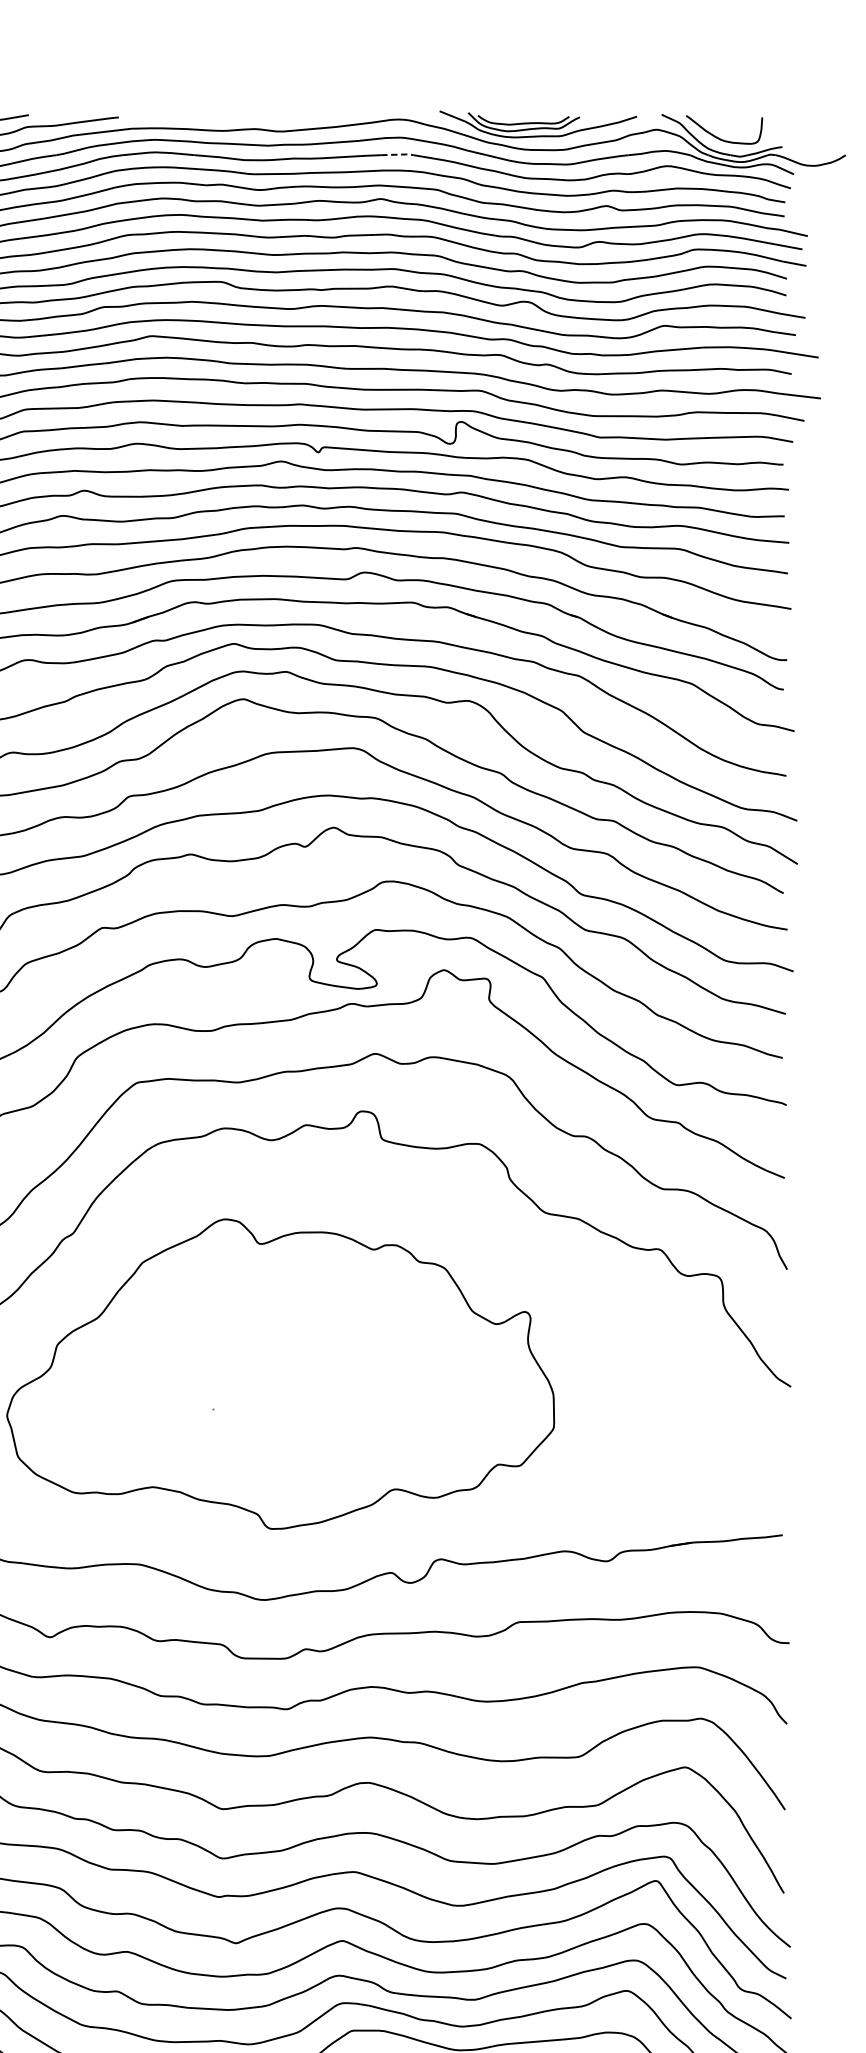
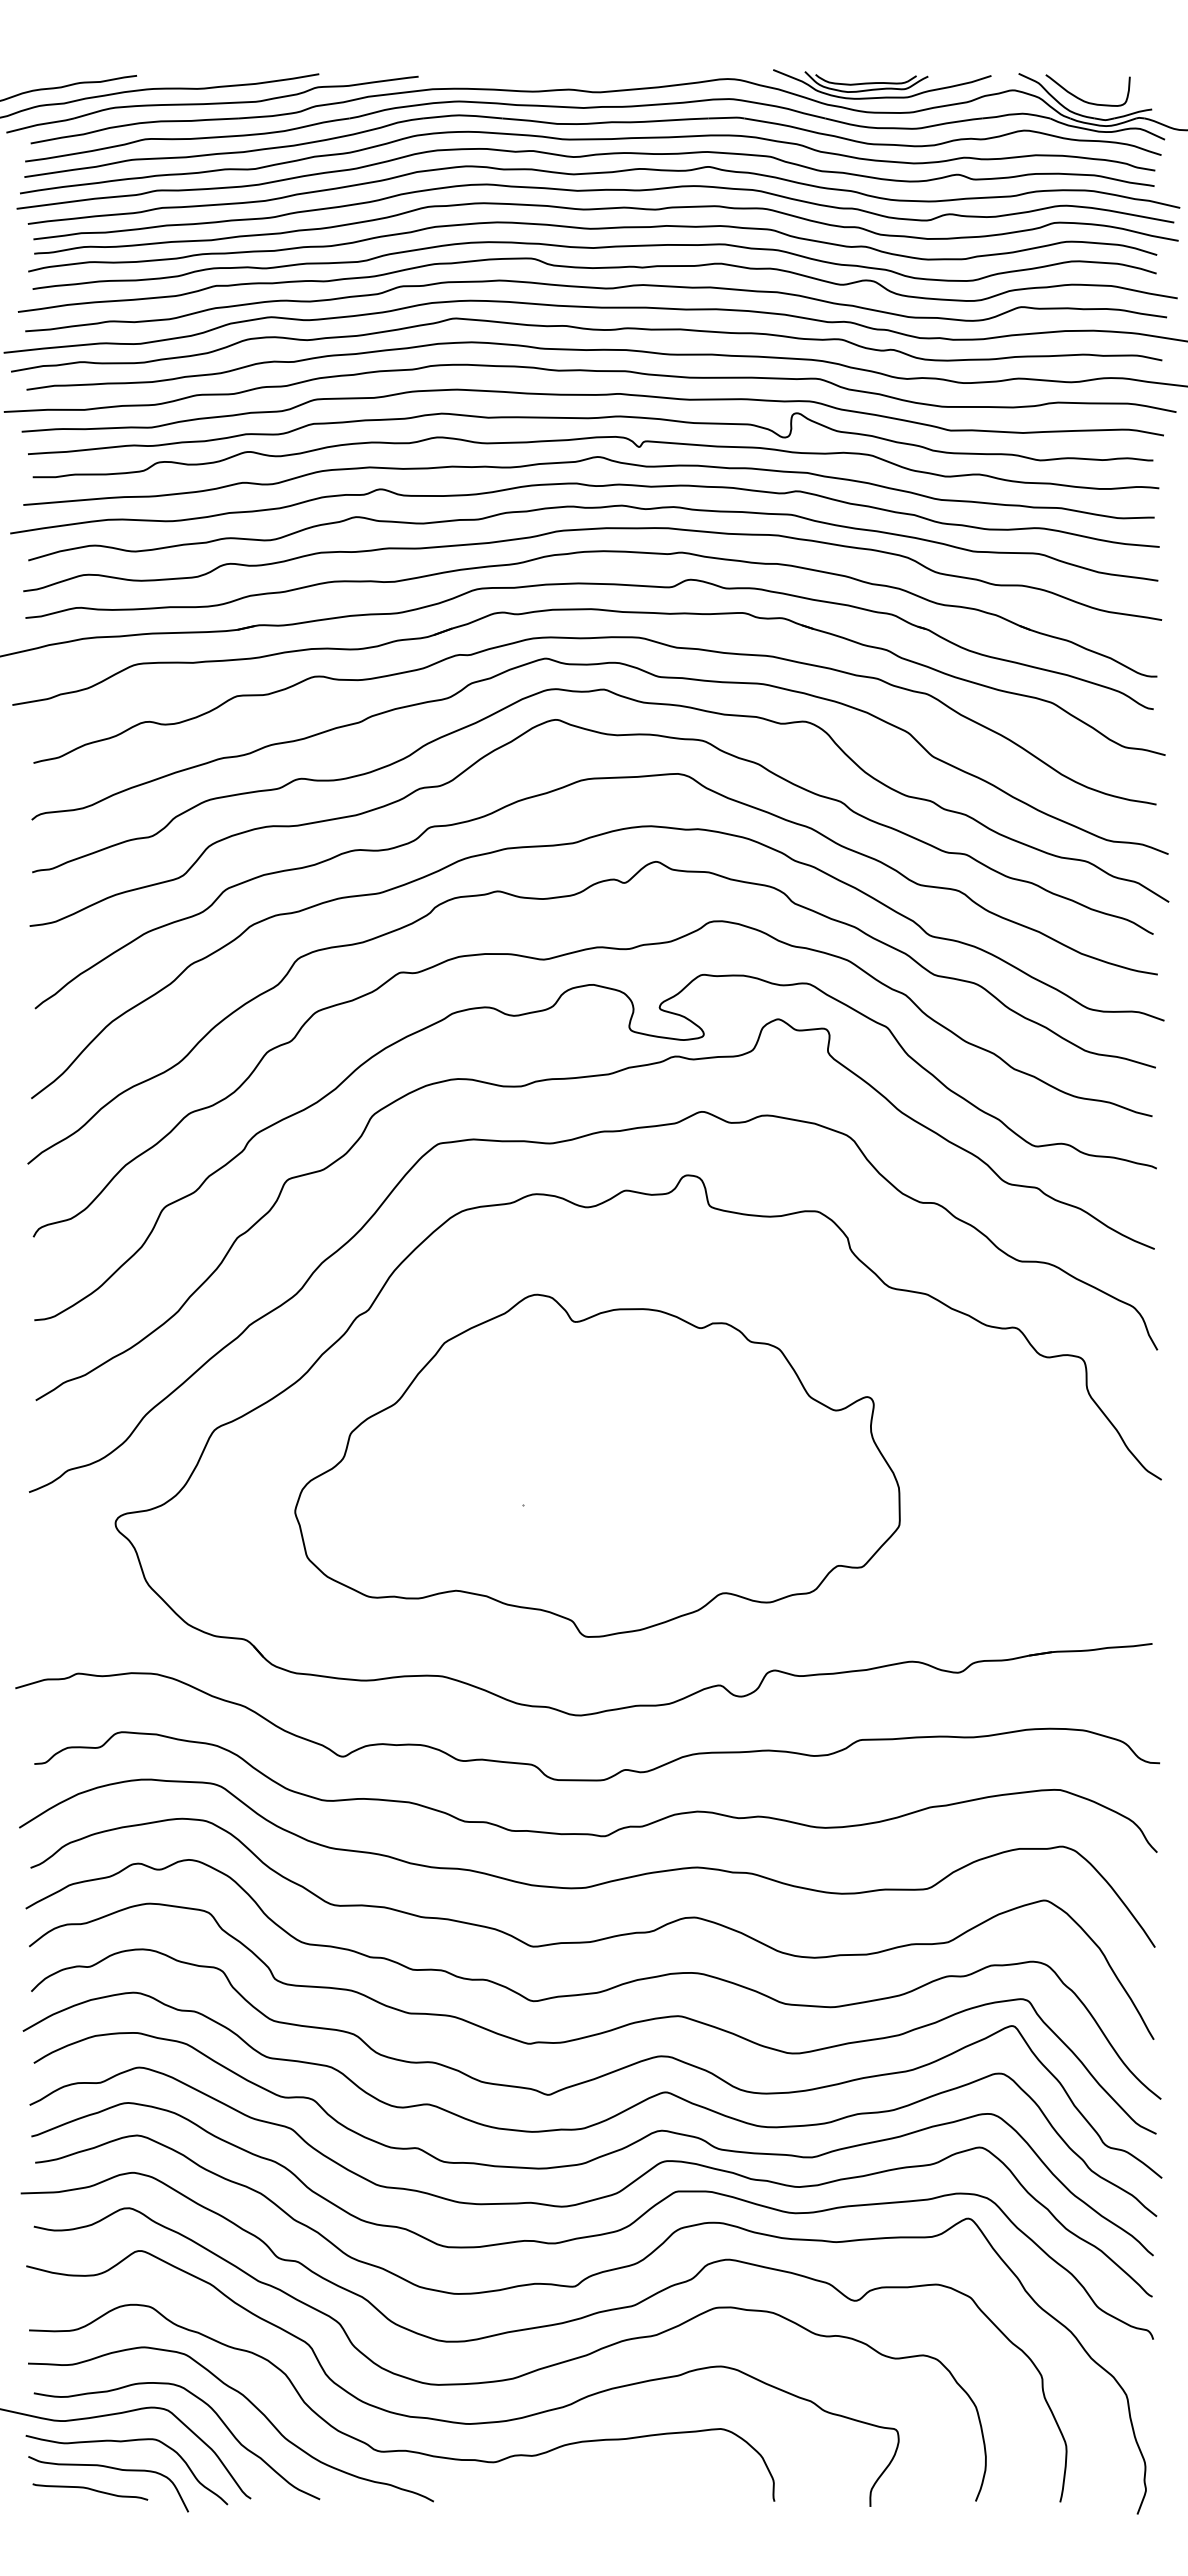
line: (399, 154) -> (728, 117), dashed -> solid

